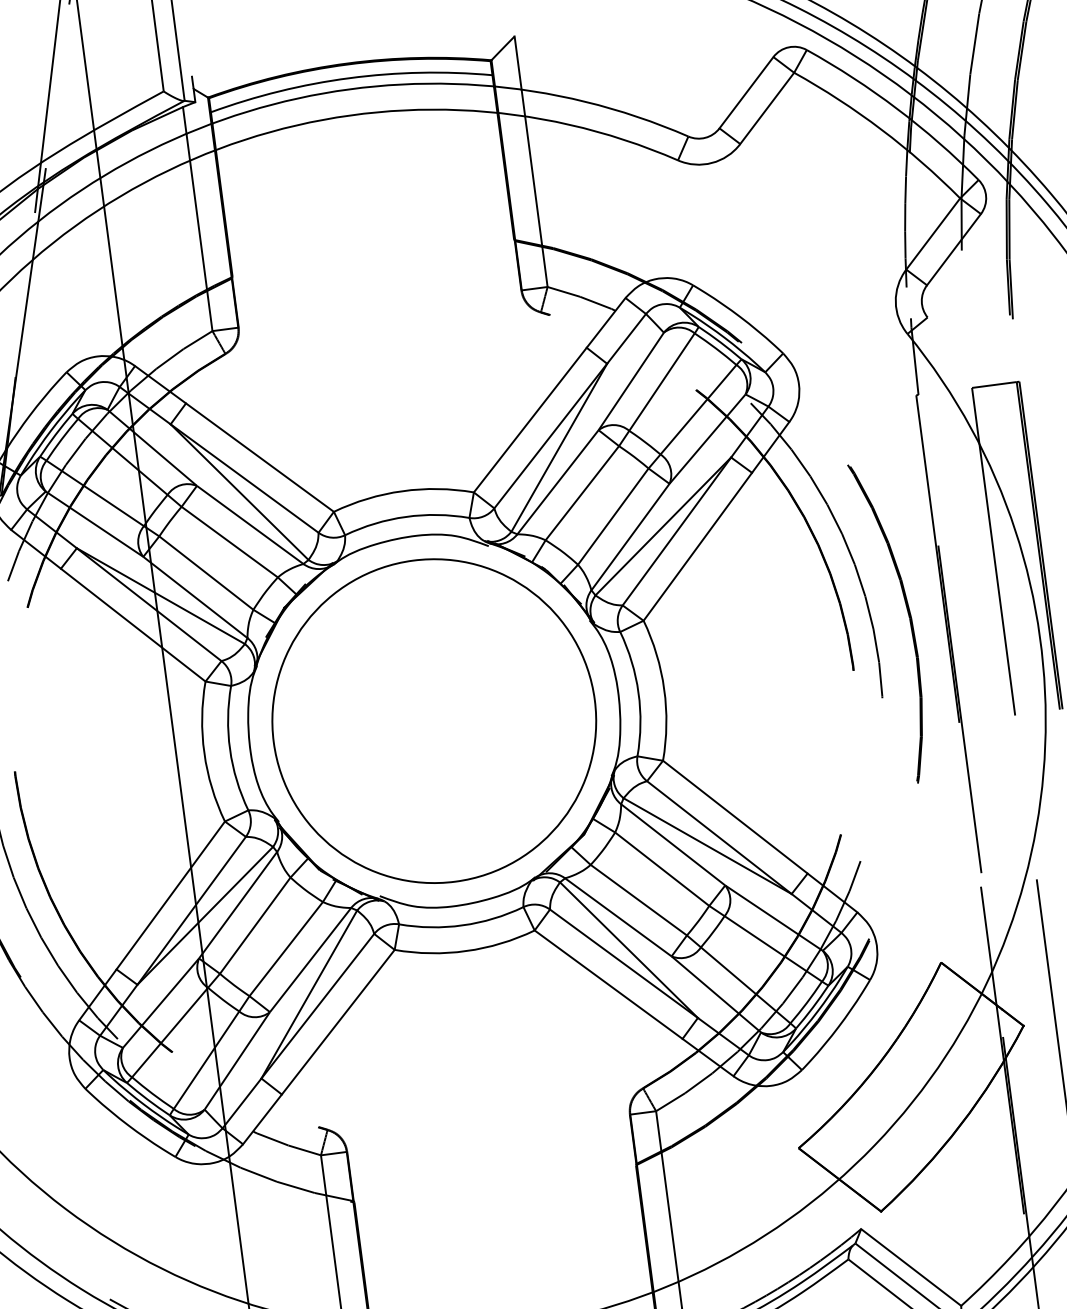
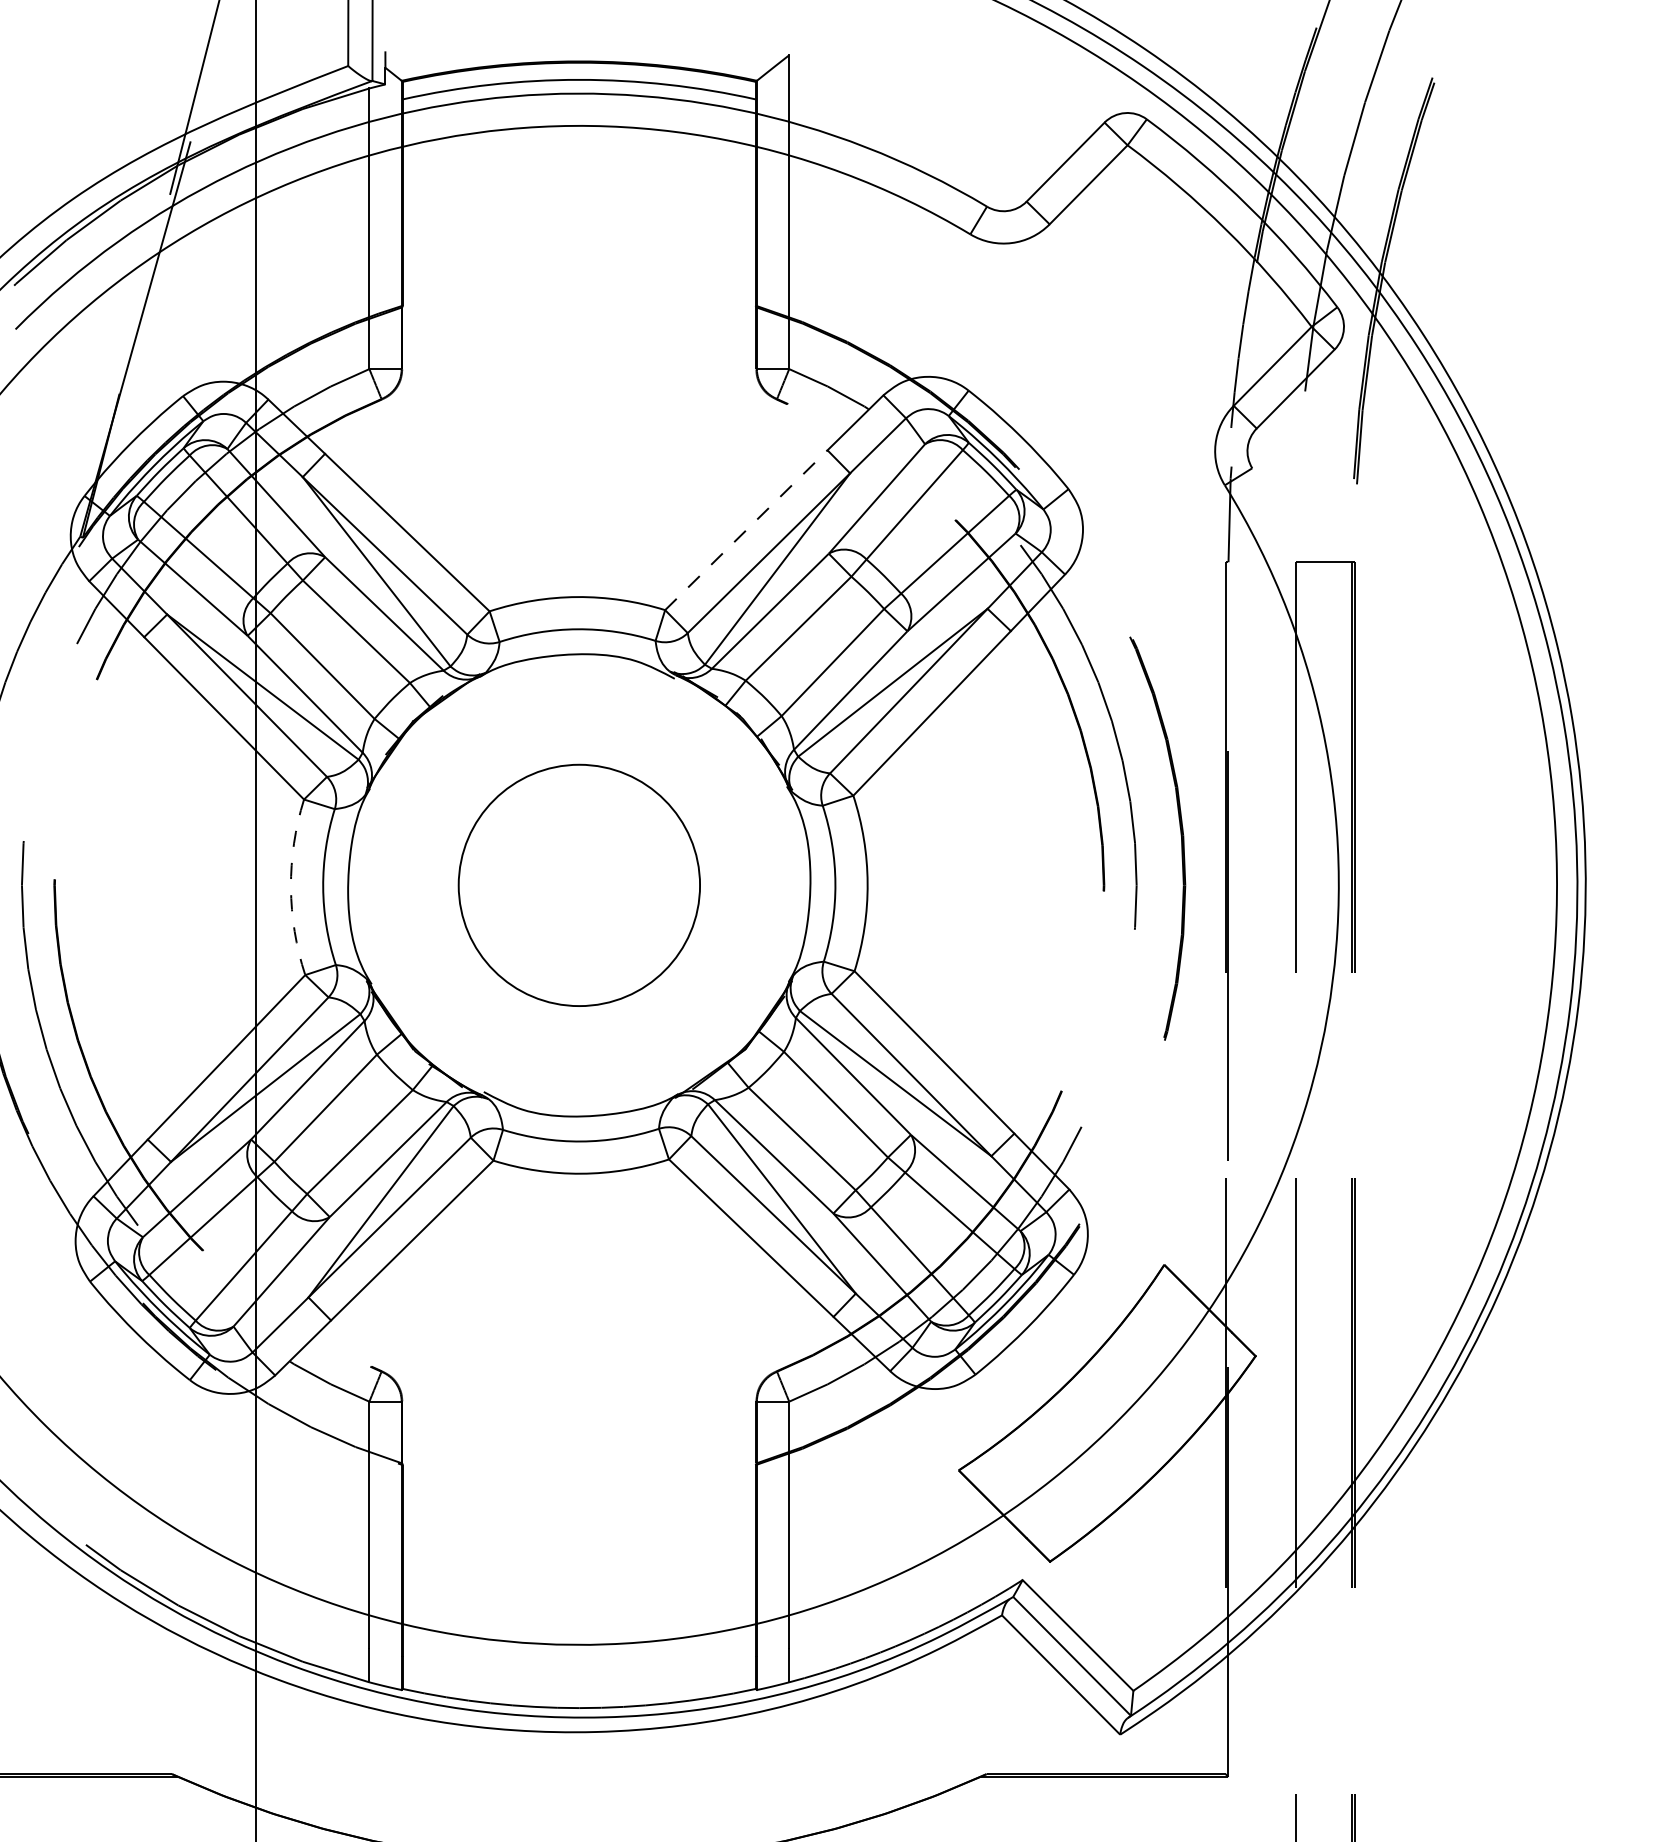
line: (530, 420) -> (746, 530), solid -> dashed
circle: (434, 721) -> (579, 885), size x0.6
arc: (203, 753) -> (290, 887), solid -> dashed

